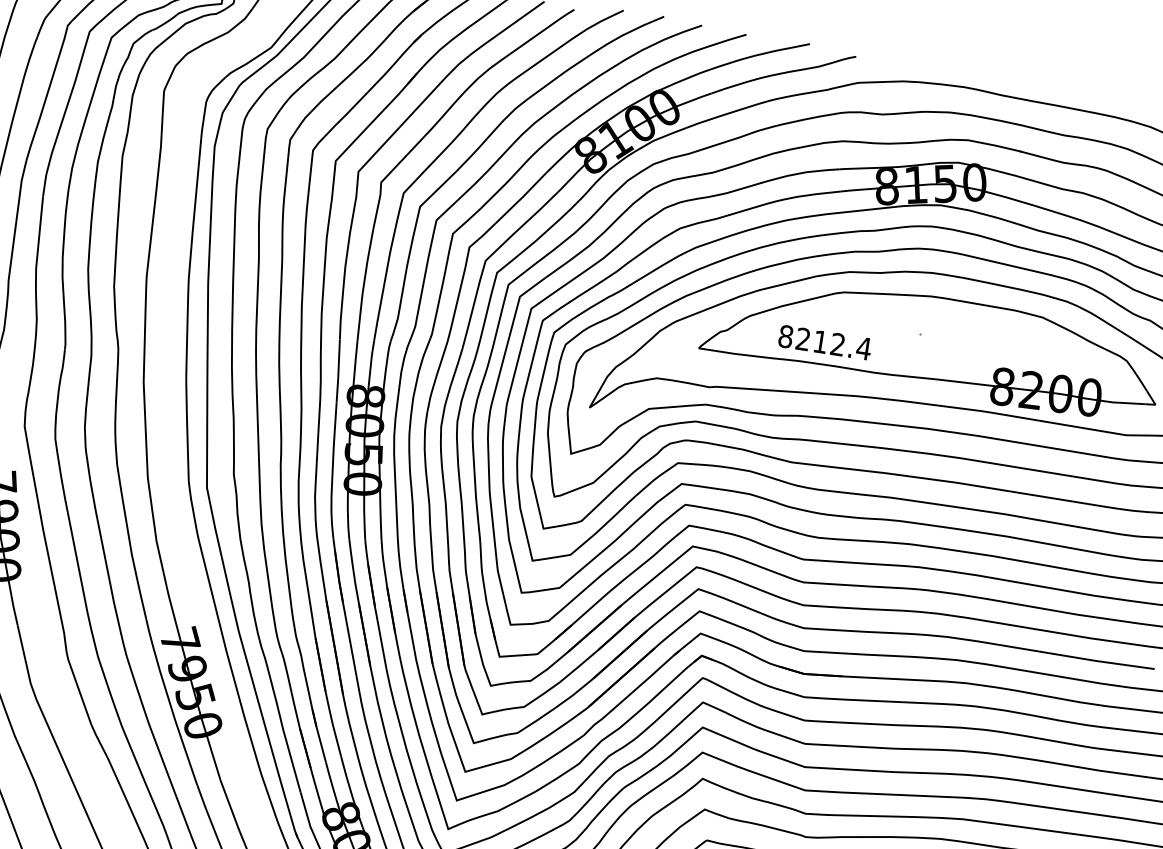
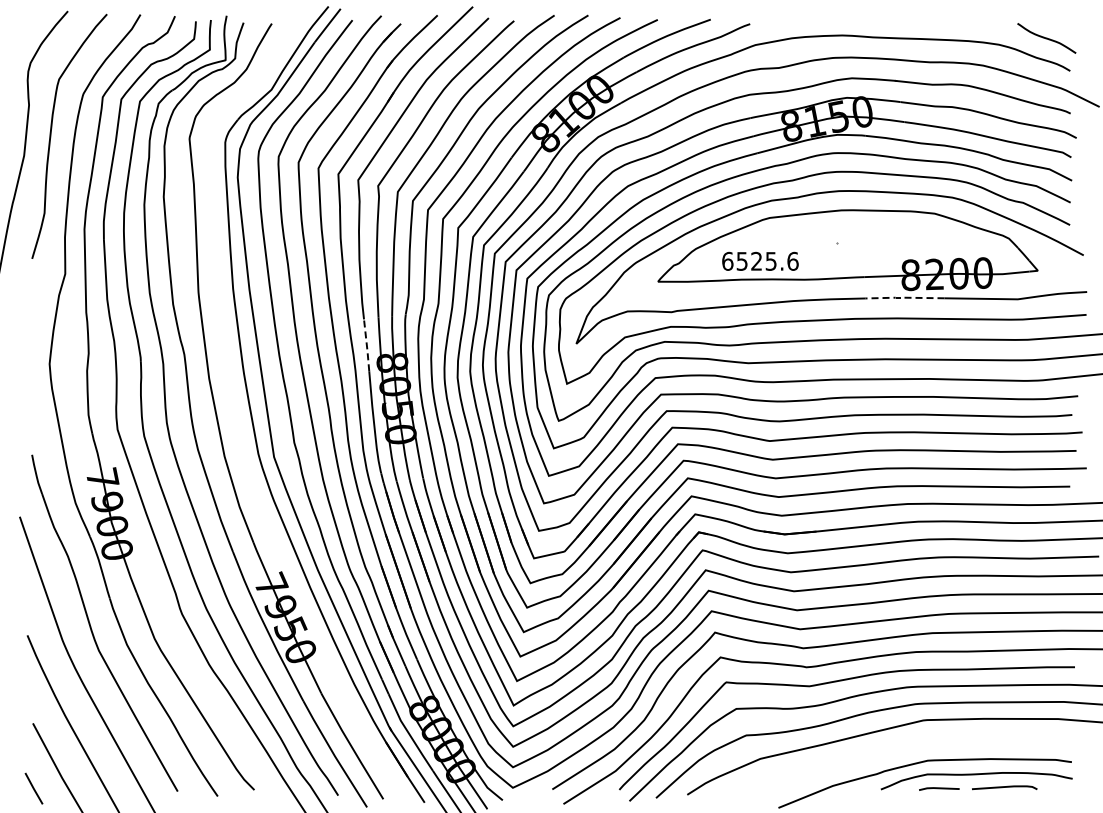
text: (825, 341) -> (760, 260), 8212.4 -> 6525.6
line: (337, 372) -> (366, 346), solid -> dashed
line: (990, 412) -> (904, 297), solid -> dashed

